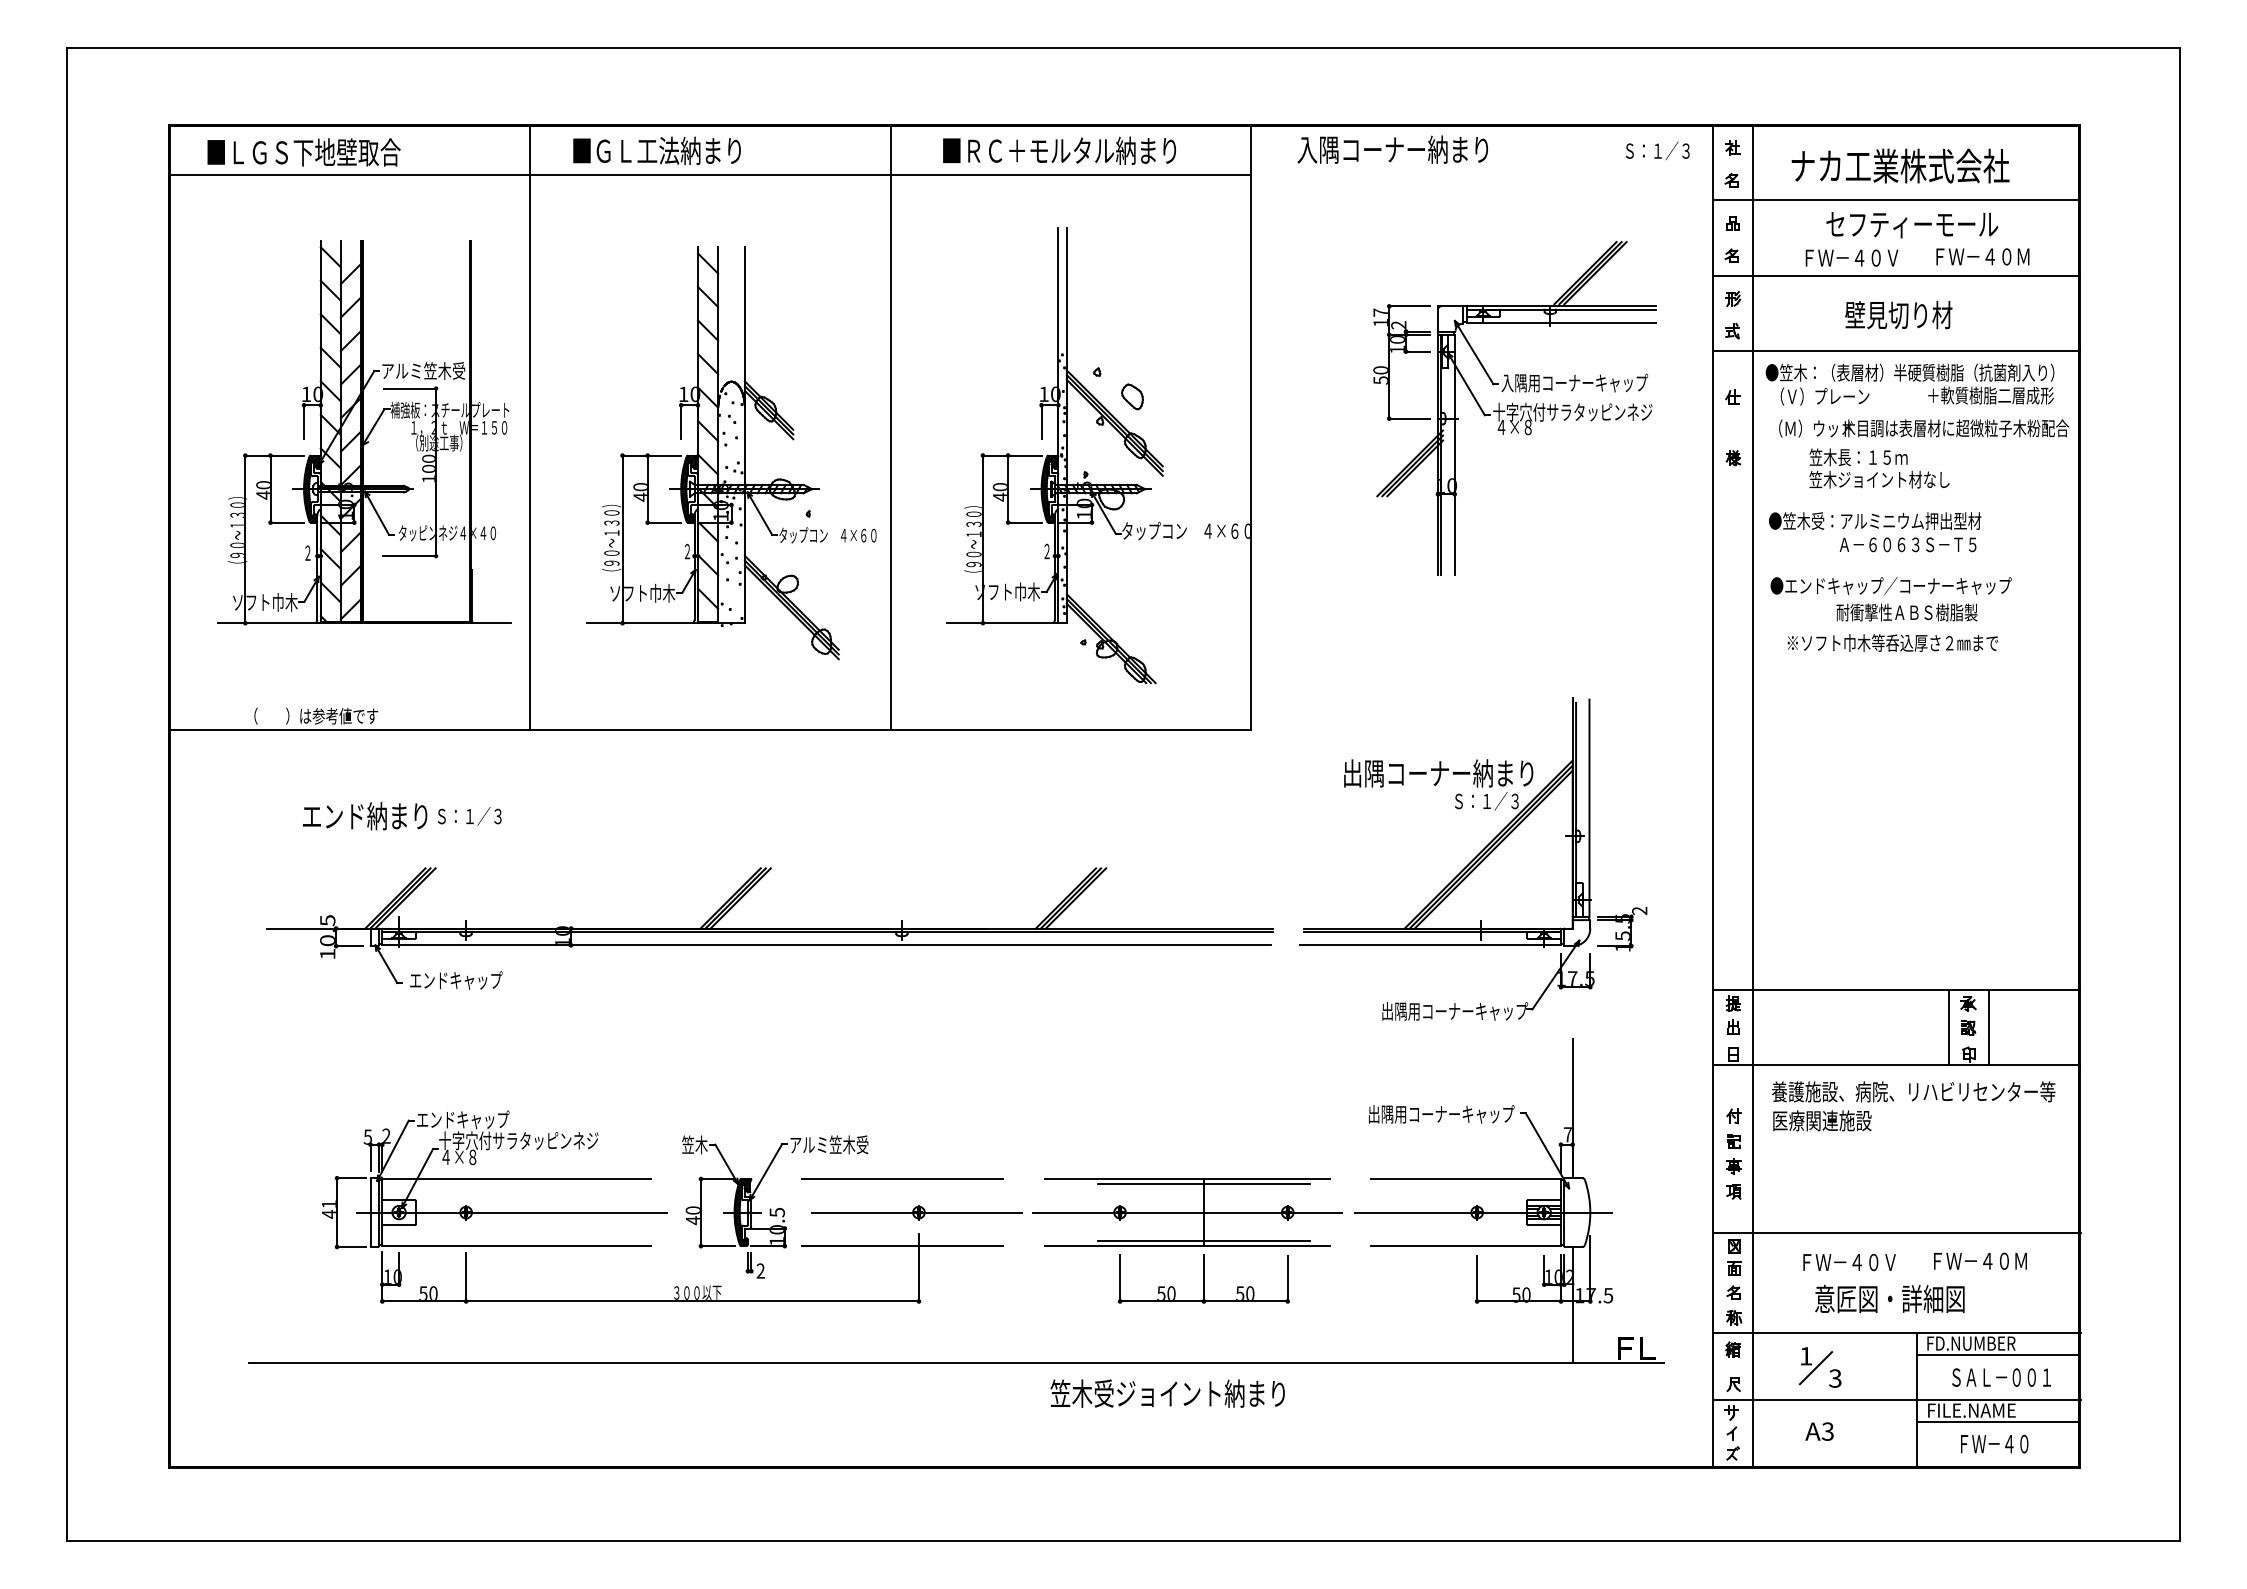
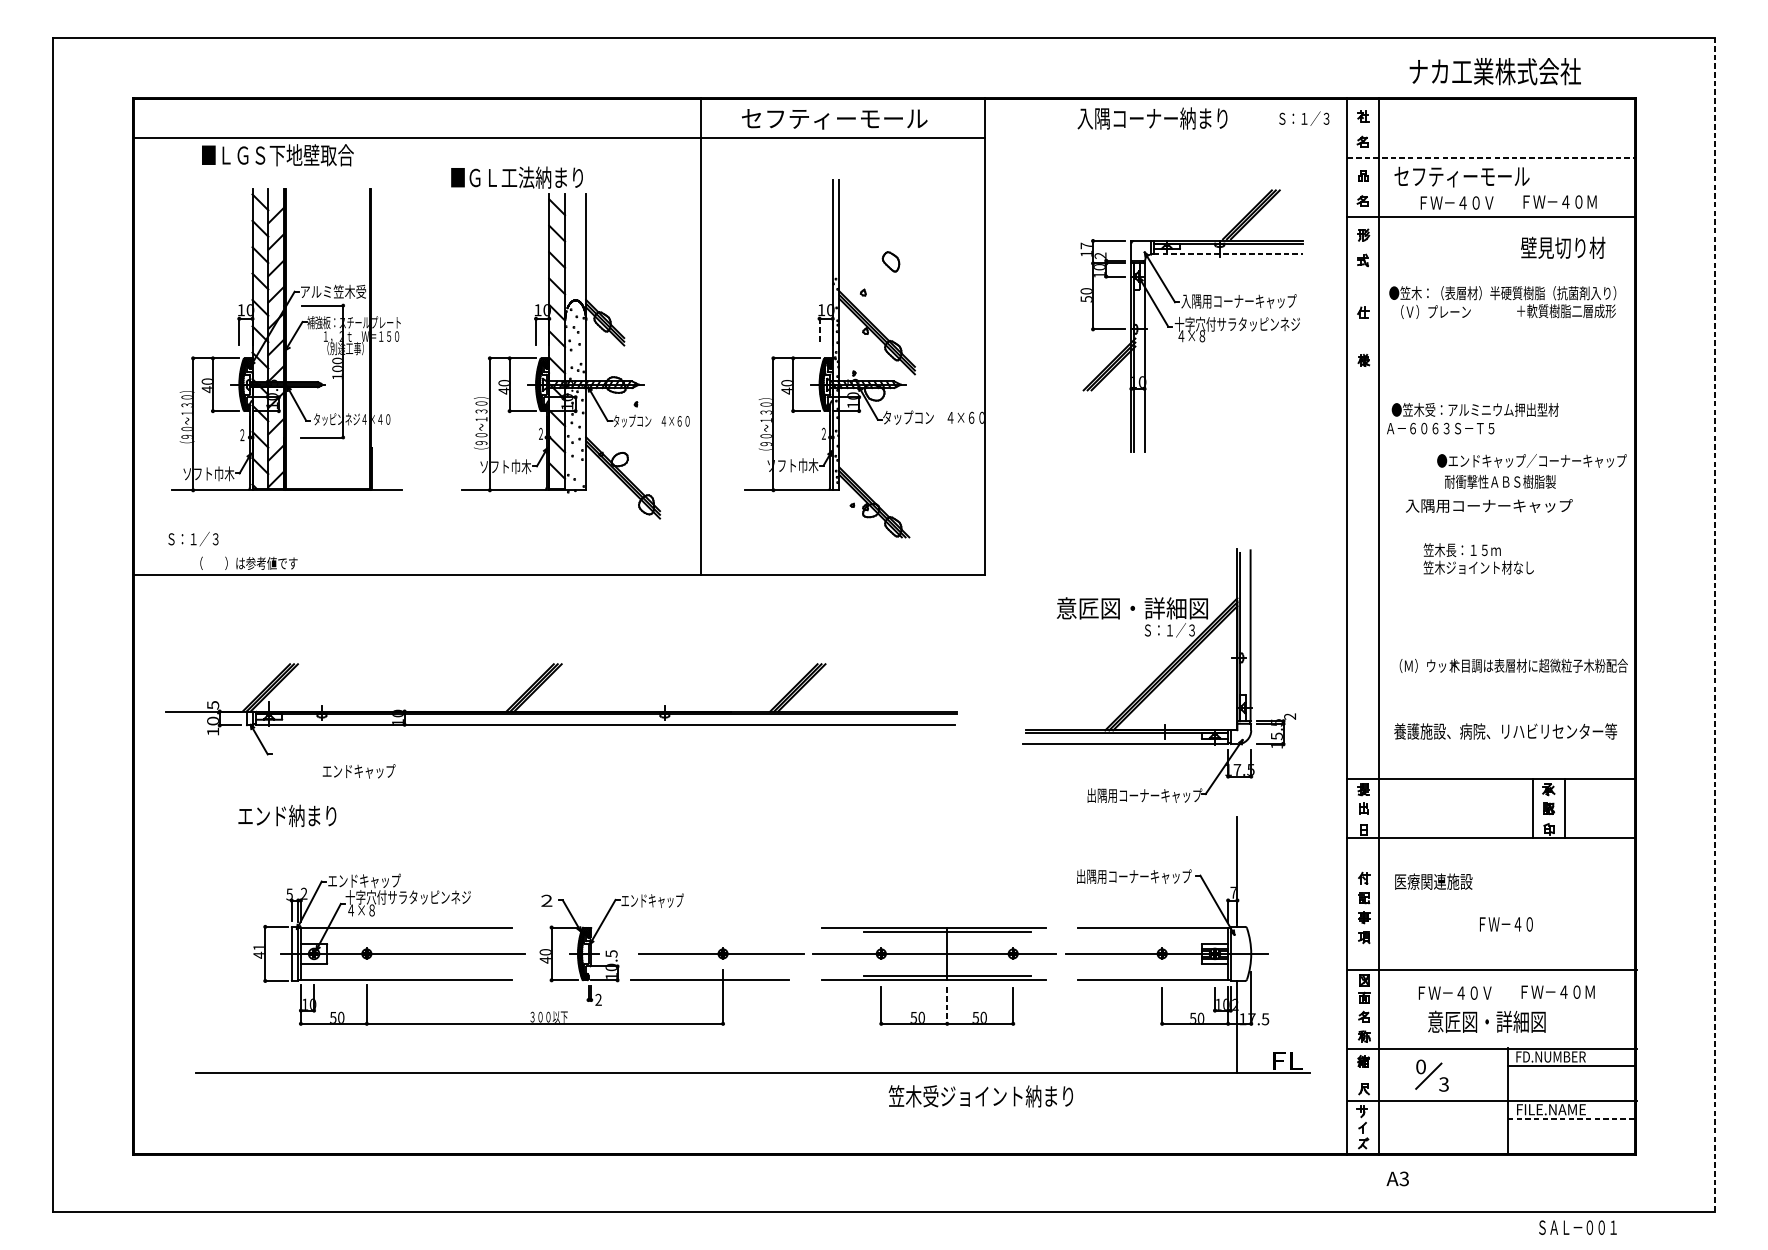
text: (1392, 149) -> (1152, 118), moved
text: (656, 150) -> (516, 177), moved
text: (1060, 150) -> (834, 118), ■ＲＣ＋モルタル納まり -> セフティーモール
text: (303, 152) -> (277, 155), moved
text: (1900, 165) -> (1495, 71), moved
line: (1896, 200) -> (1492, 157), solid -> dashed
text: (1912, 225) -> (1462, 177), moved
text: (1898, 314) -> (1562, 247), moved
line: (1561, 323) -> (1228, 254), solid -> dashed
line: (1895, 351) -> (1491, 276), removed
part: (1132, 396) -> (891, 261), moved
line: (1041, 421) -> (819, 331), solid -> dashed
line: (530, 427) -> (417, 336), removed
text: (1923, 428) -> (1513, 665), moved
text: (1879, 468) -> (1478, 558), moved
text: (1907, 544) -> (1440, 428), moved
text: (1890, 585) -> (1531, 460), moved
text: (1892, 642) -> (1488, 505), ※ソフト巾木等呑込厚さ２㎜まで -> 入隅用コーナーキャップ
text: (1439, 773) -> (1132, 608), 出隅コーナー納まり -> 意匠図・詳細図
line: (2179, 794) -> (1714, 625), solid -> dashed
text: (365, 816) -> (287, 816), moved
text: (469, 816) -> (193, 539), moved
part: (769, 925) -> (560, 709), moved
text: (1913, 1091) -> (1505, 731), moved
text: (694, 1144) -> (546, 900), 笠木 -> ２
text: (829, 1144) -> (652, 900), アルミ笠木受 -> エンドキャップ
line: (902, 1178) -> (710, 927), removed
line: (1203, 1278) -> (946, 1005), solid -> dashed
text: (1806, 1356) -> (1421, 1067), 1 -> 0
text: (2001, 1377) -> (1577, 1227), moved
text: (1167, 1393) -> (980, 1096), moved
line: (1998, 1421) -> (1572, 1118), solid -> dashed
text: (1819, 1431) -> (1397, 1178), moved
text: (1994, 1443) -> (1506, 923), moved

